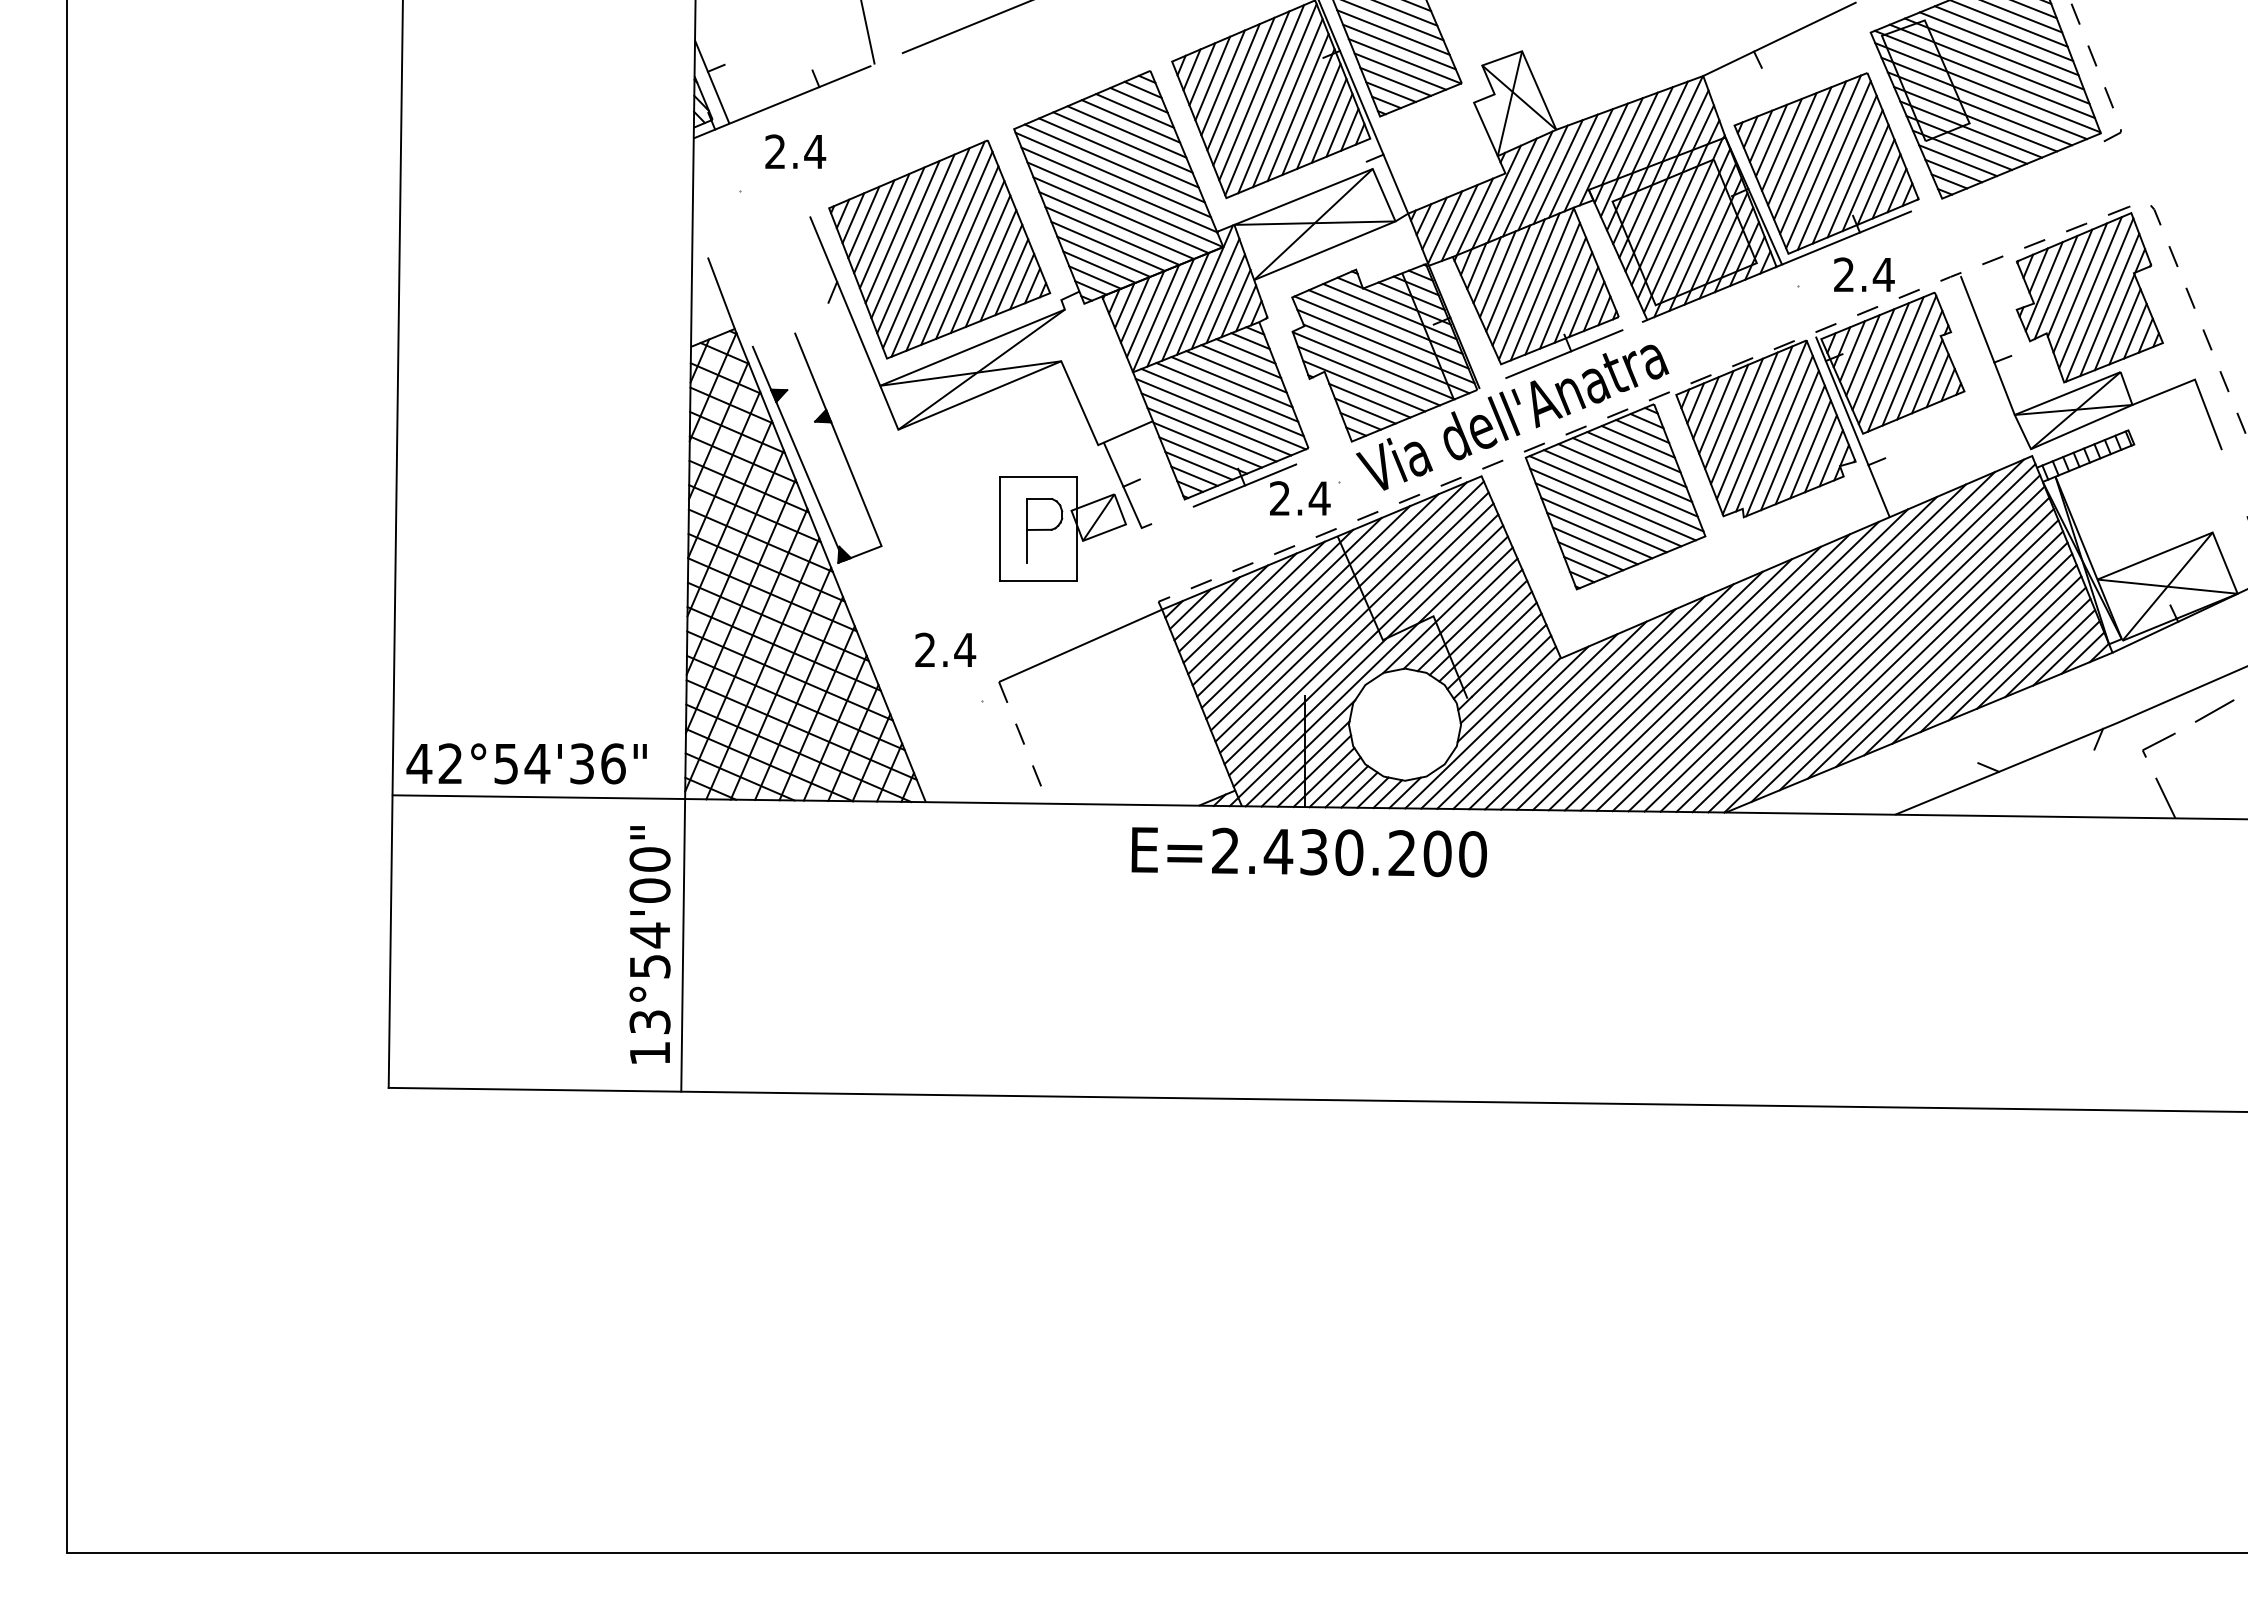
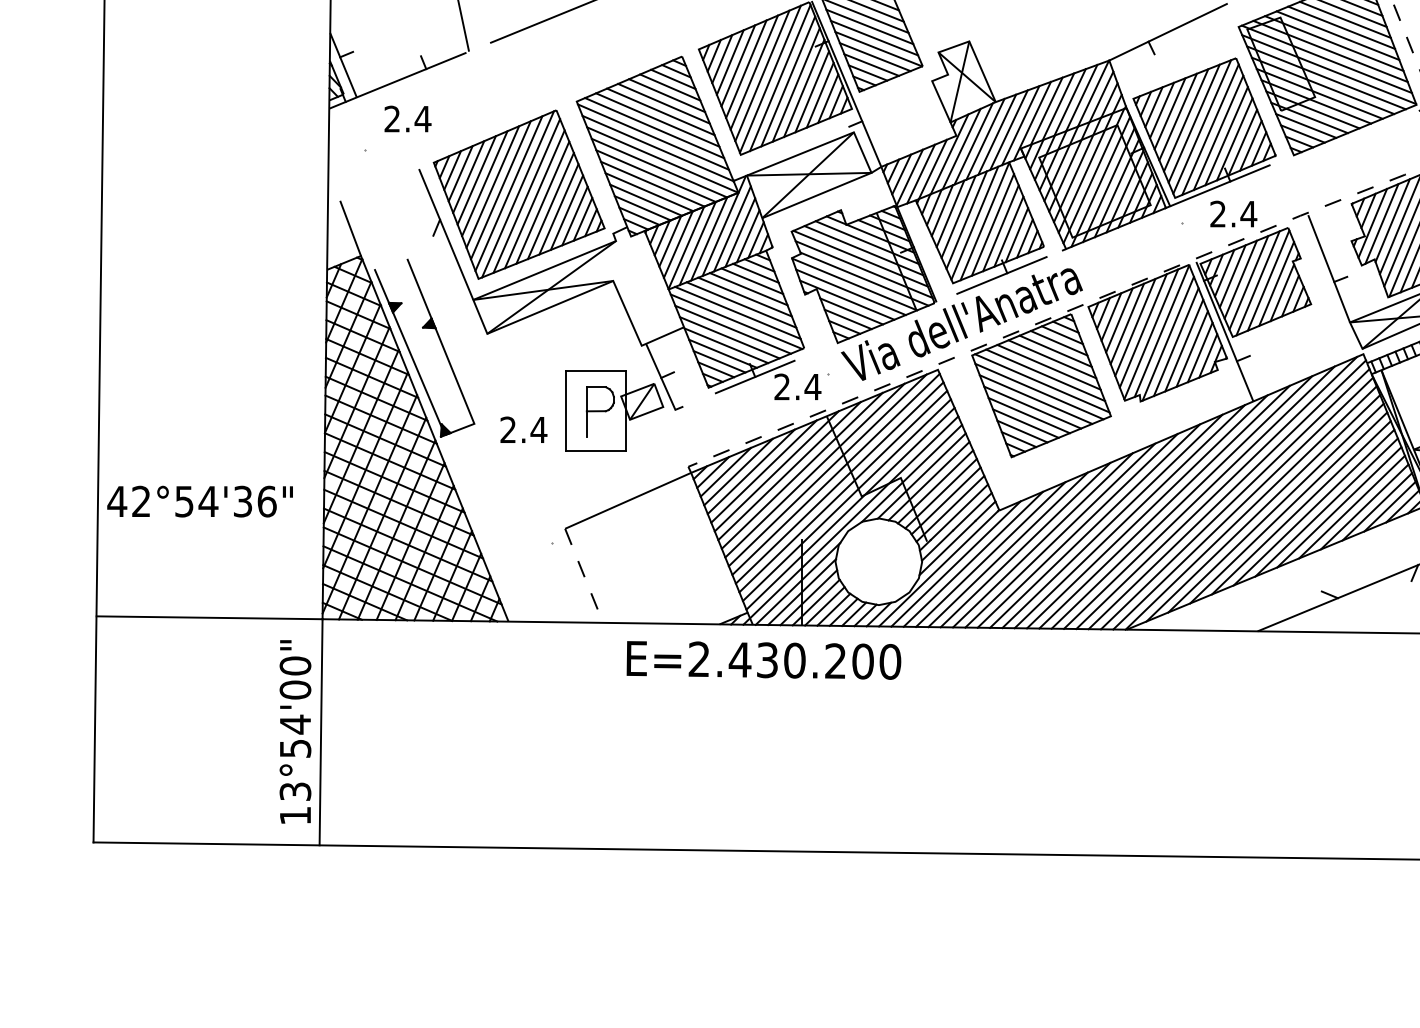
text: (945, 649) -> (523, 429), moved
text: (526, 763) -> (200, 501), moved
text: (1308, 852) -> (763, 660), moved

